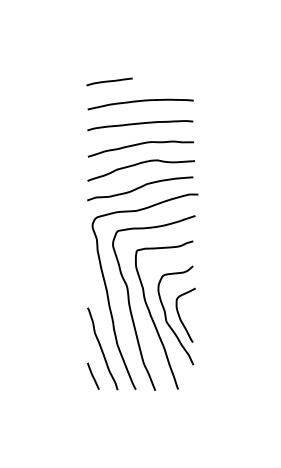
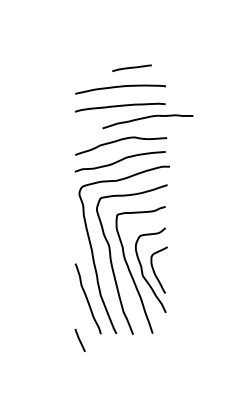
line: (108, 81) -> (131, 67), moved
curve: (140, 145) -> (147, 118), moved
line: (92, 376) -> (79, 340), moved

